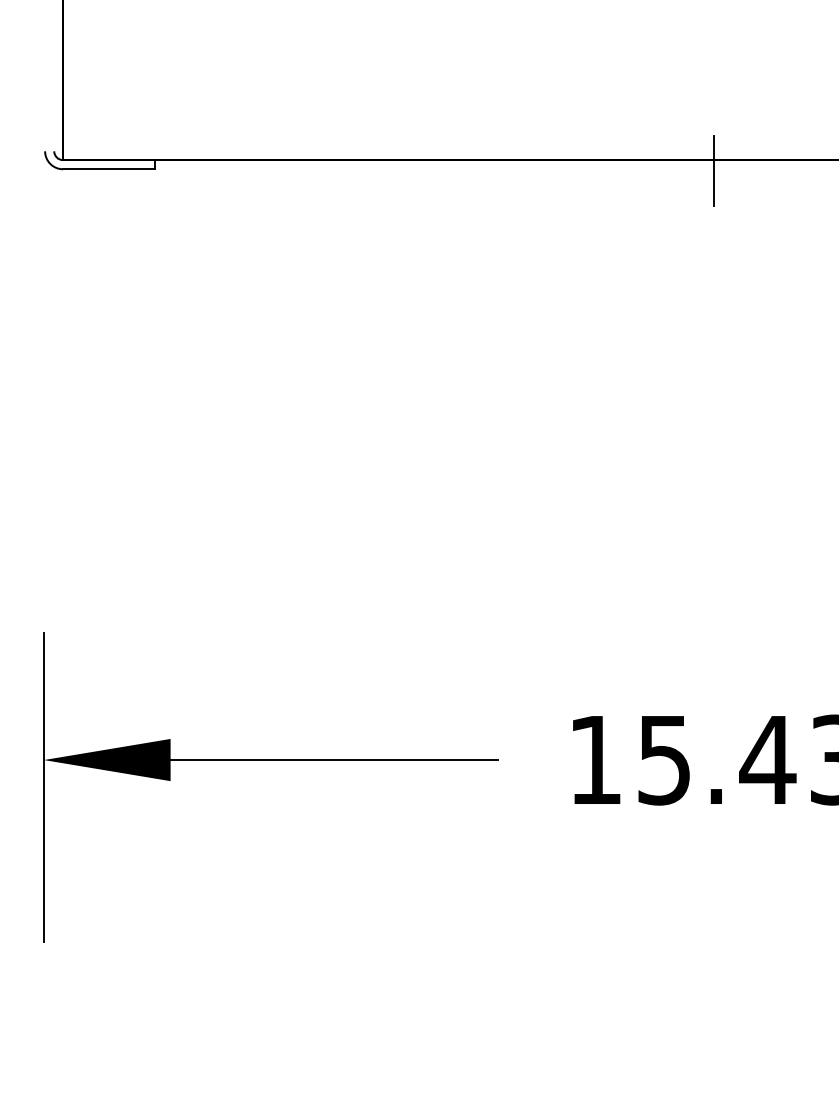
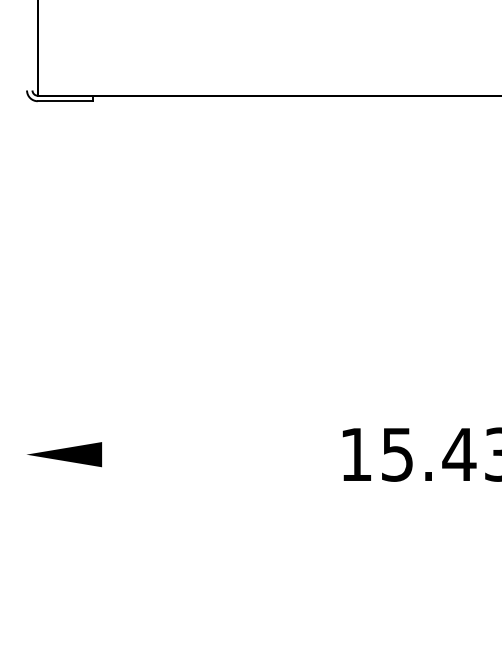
line: (714, 171) -> (427, 102), removed
line: (333, 759) -> (199, 454), removed
line: (44, 786) -> (26, 470), removed

